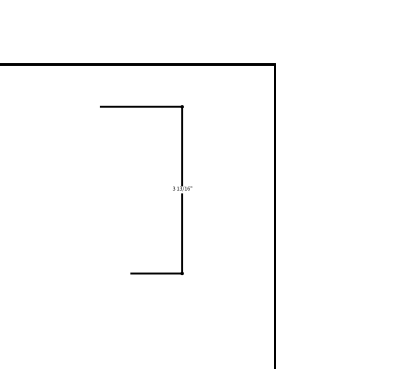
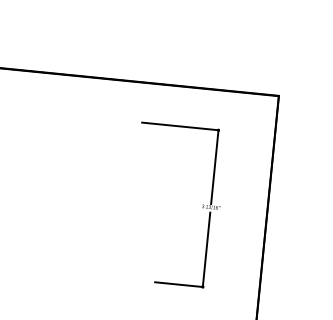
part: (173, 188) -> (202, 206), moved

